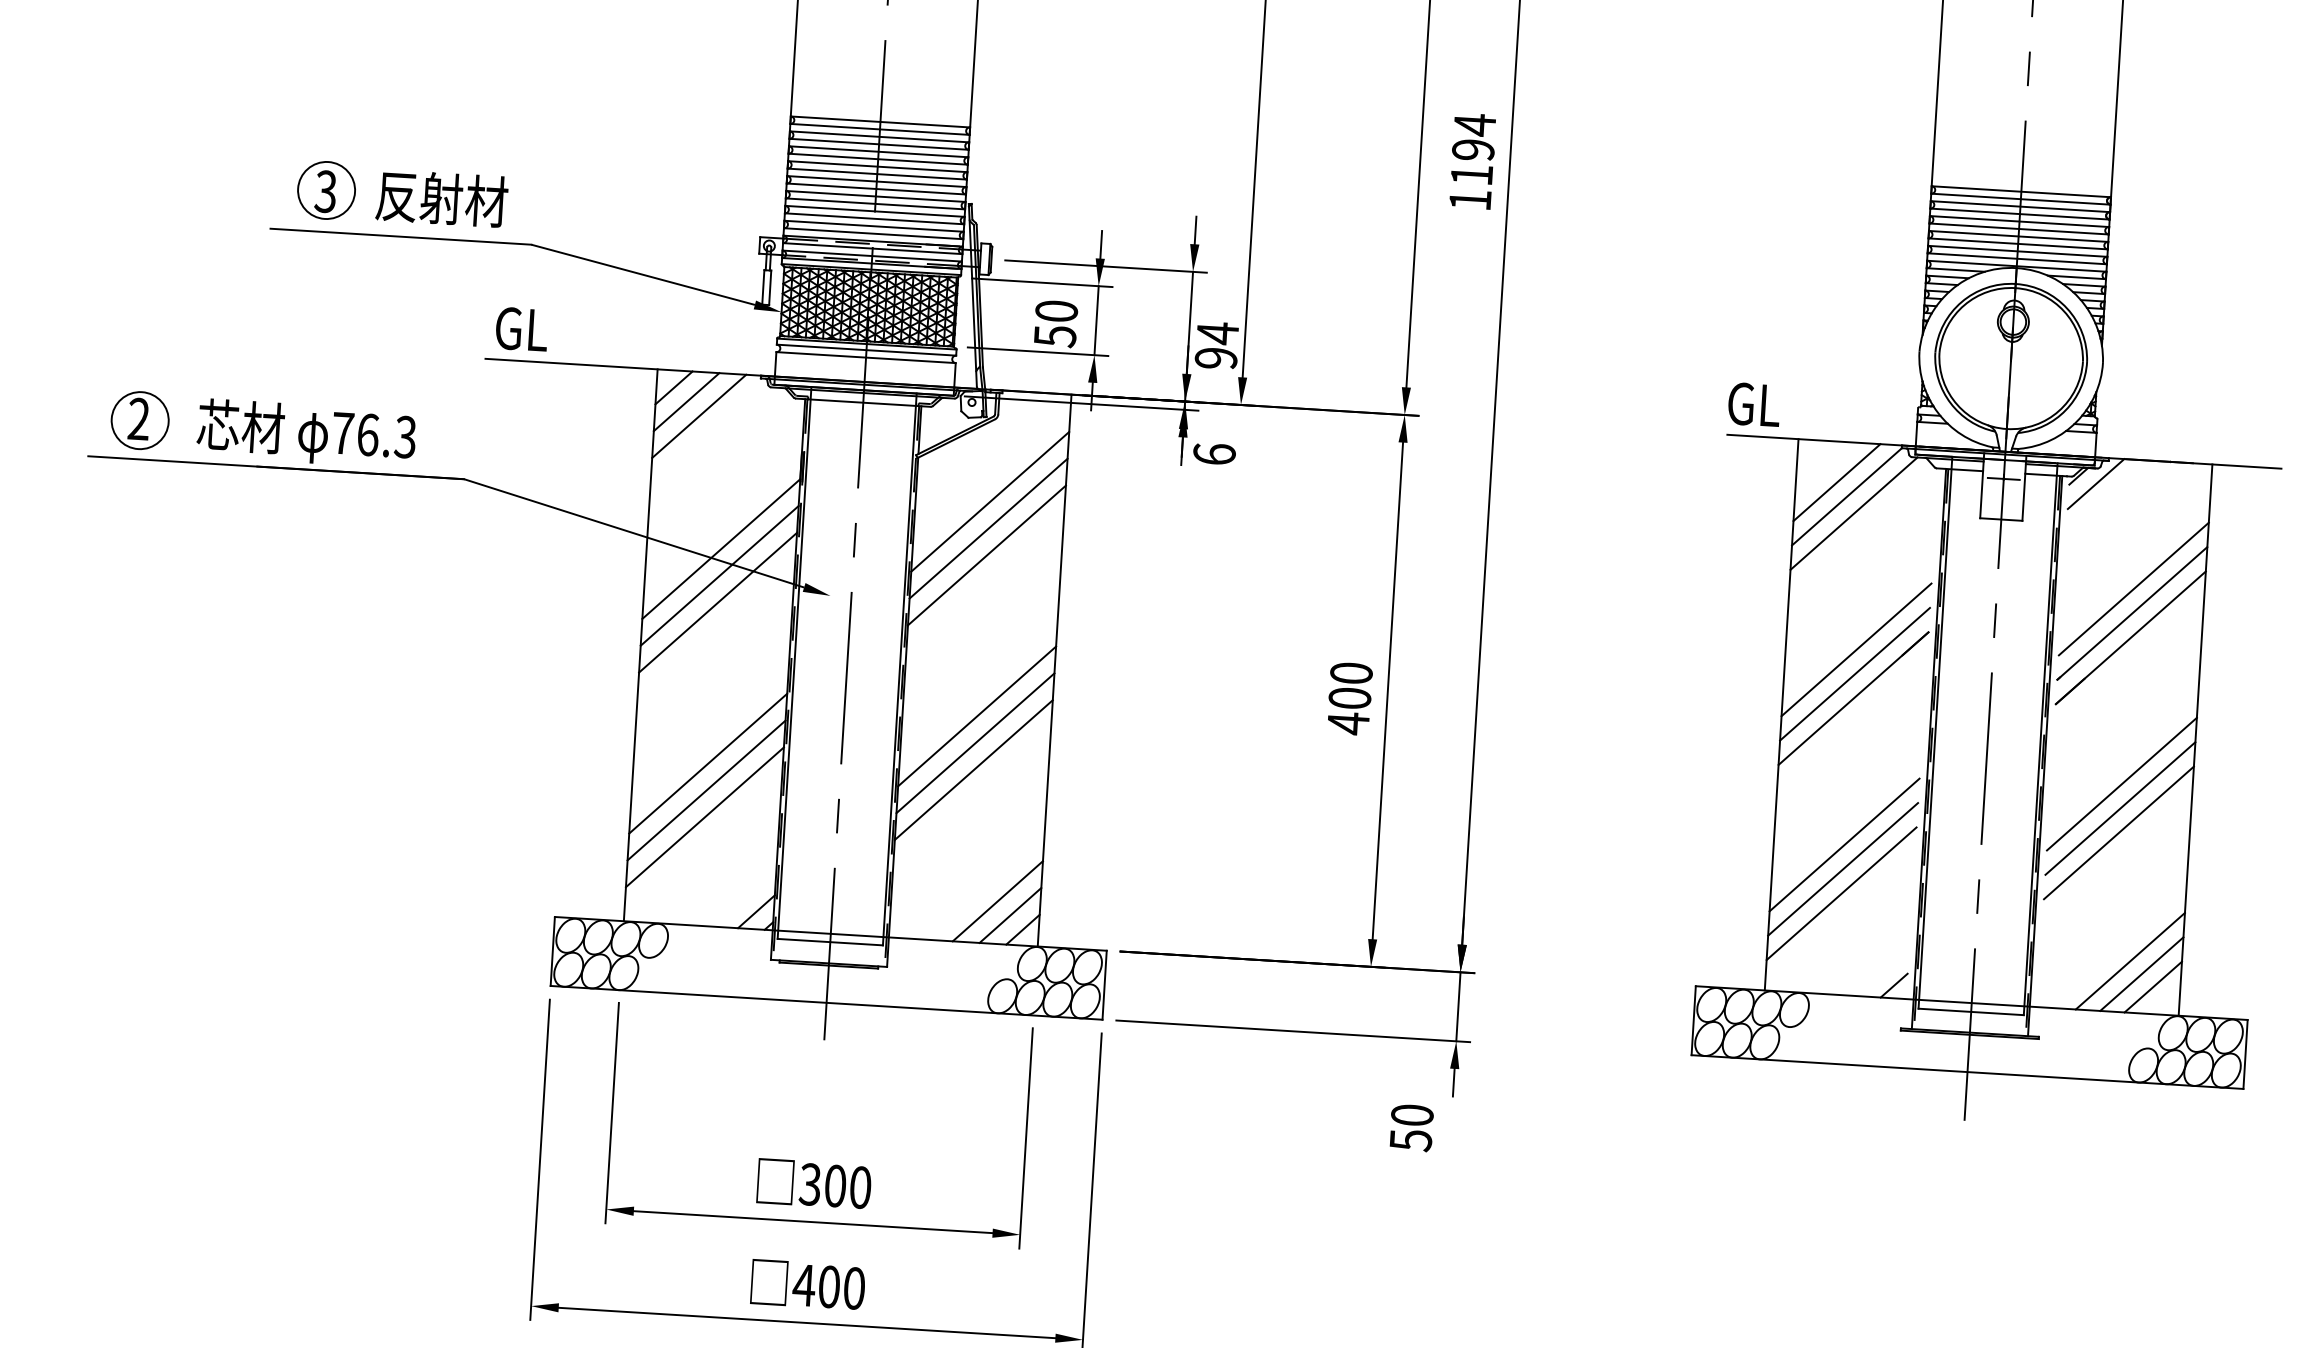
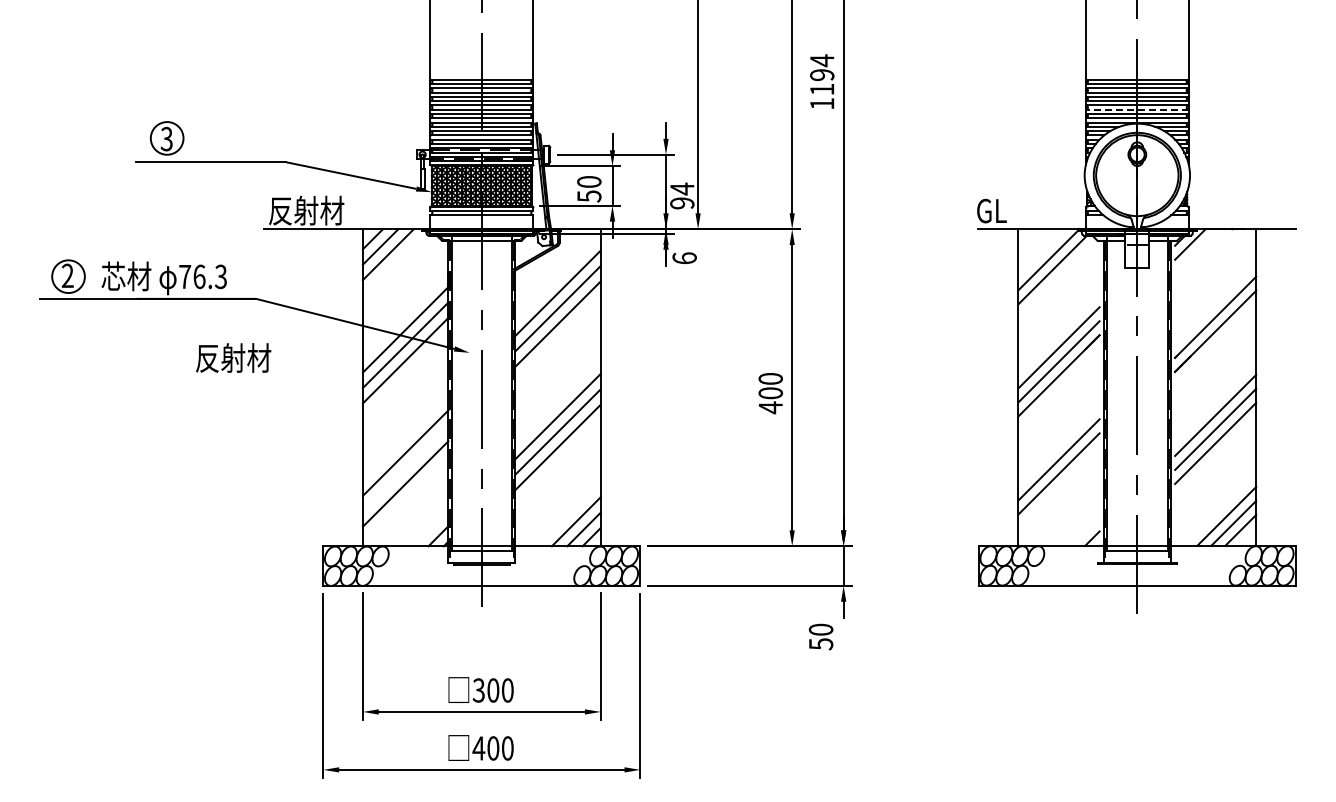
text: (442, 197) -> (233, 357), moved
line: (2018, 243) -> (1137, 109), solid -> dashed
text: (561, 330) -> (306, 210), GL -> 反射材
line: (1836, 482) -> (1041, 252), removed
line: (2133, 587) -> (1215, 302), removed
line: (706, 790) -> (405, 468), removed
line: (1840, 892) -> (1058, 487), removed

